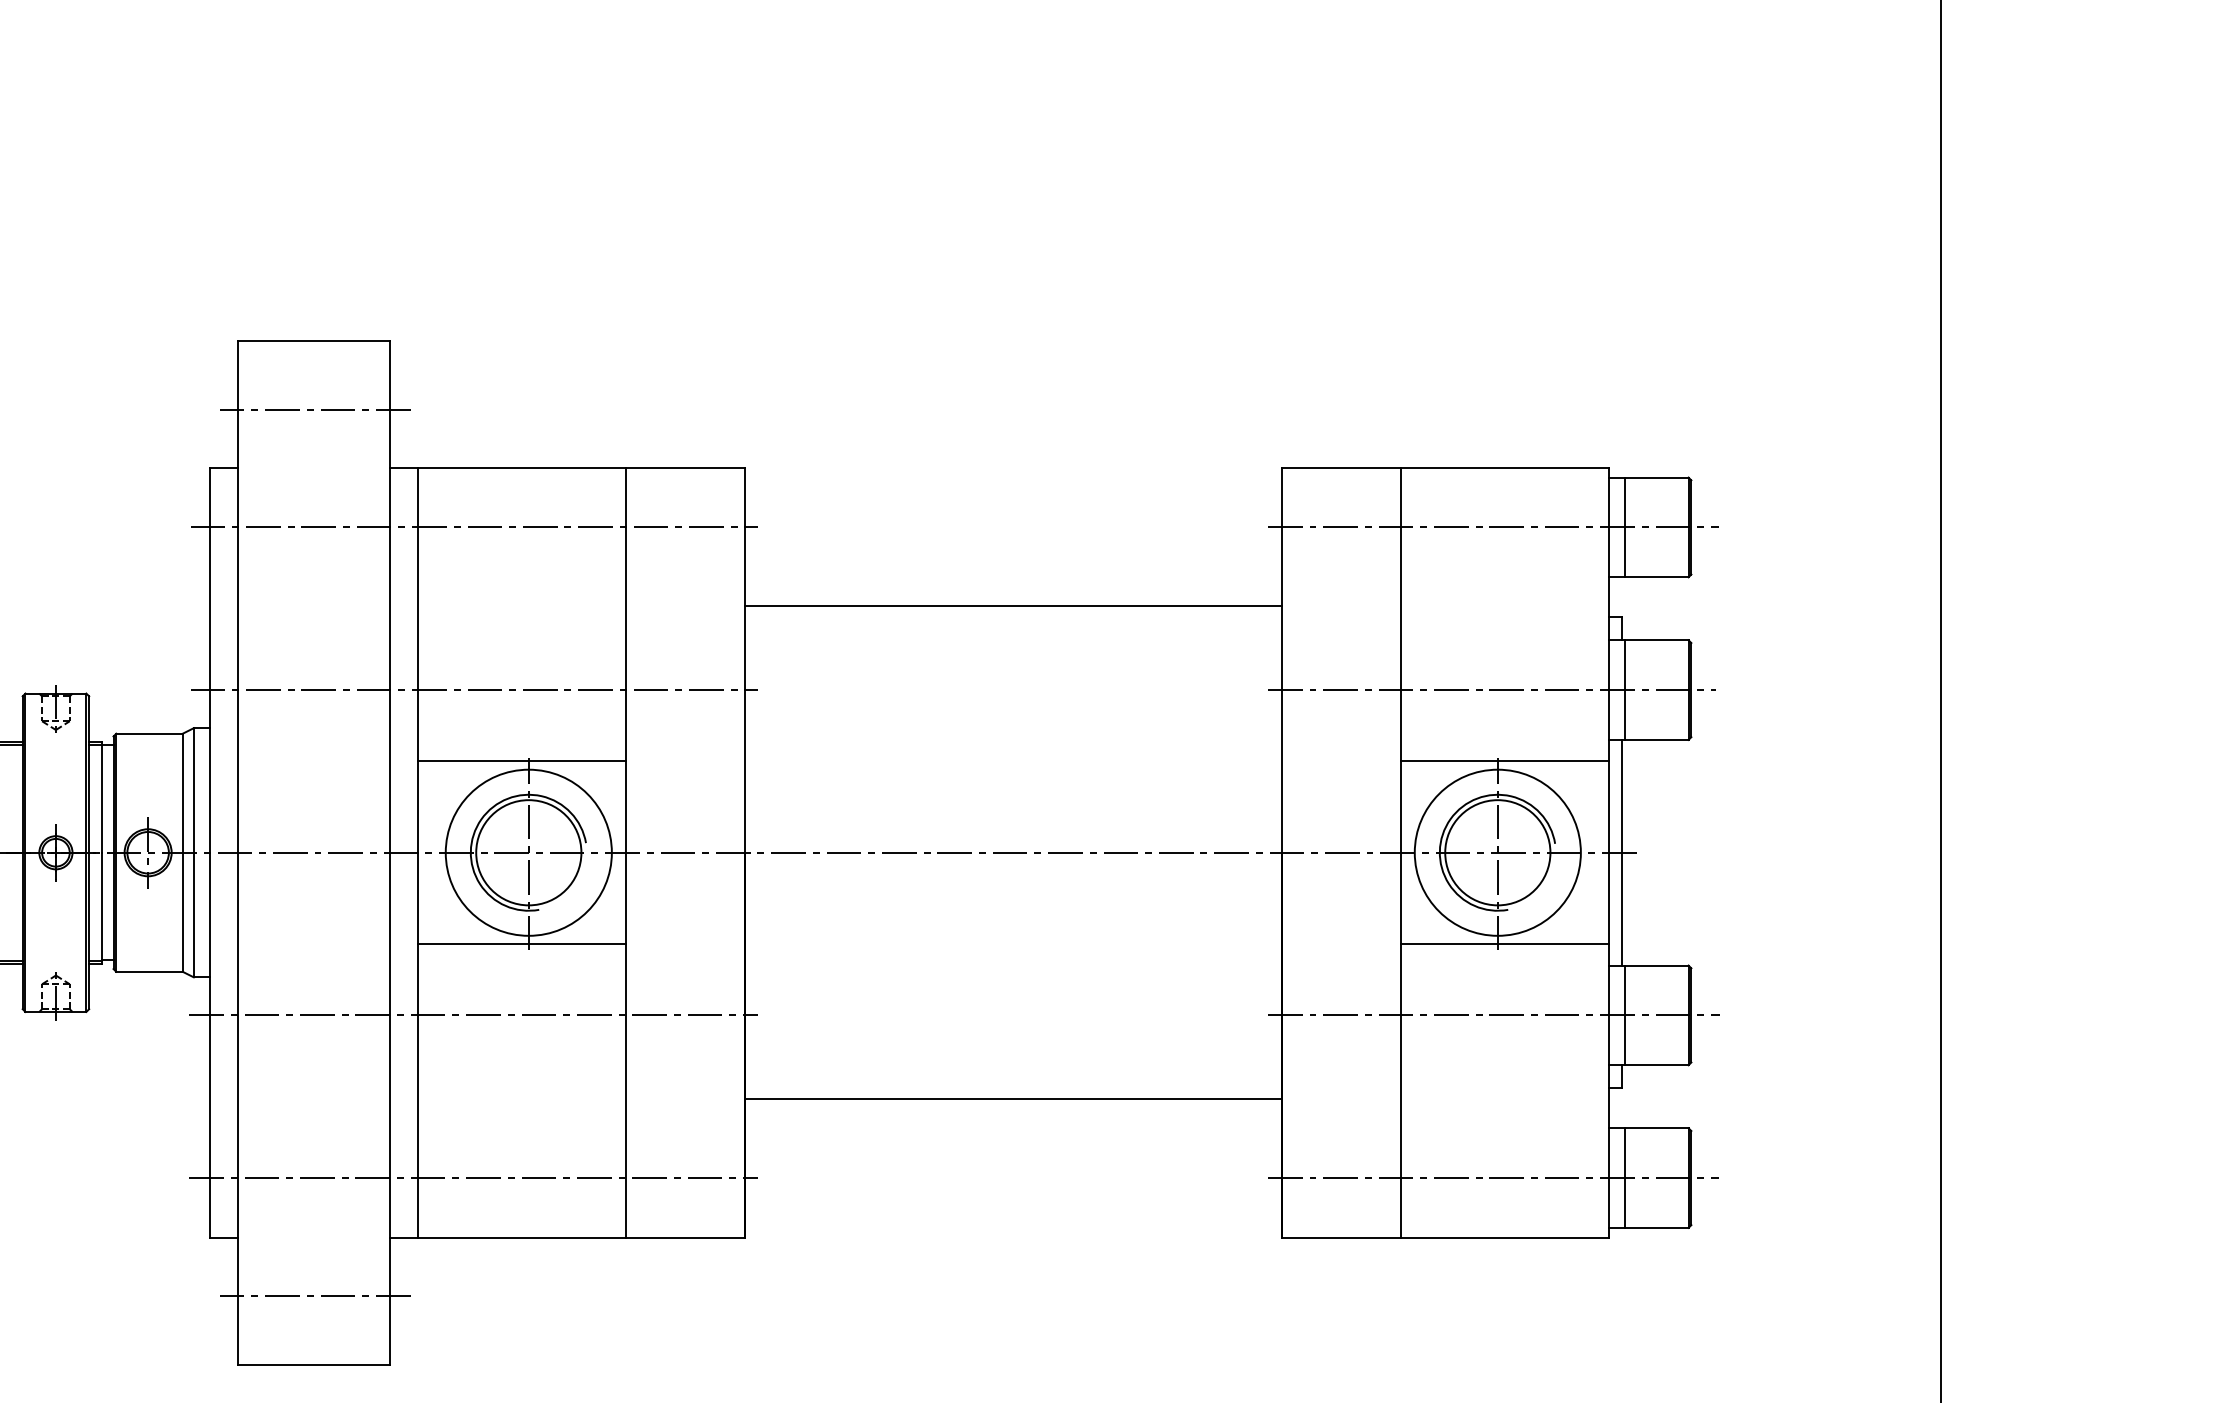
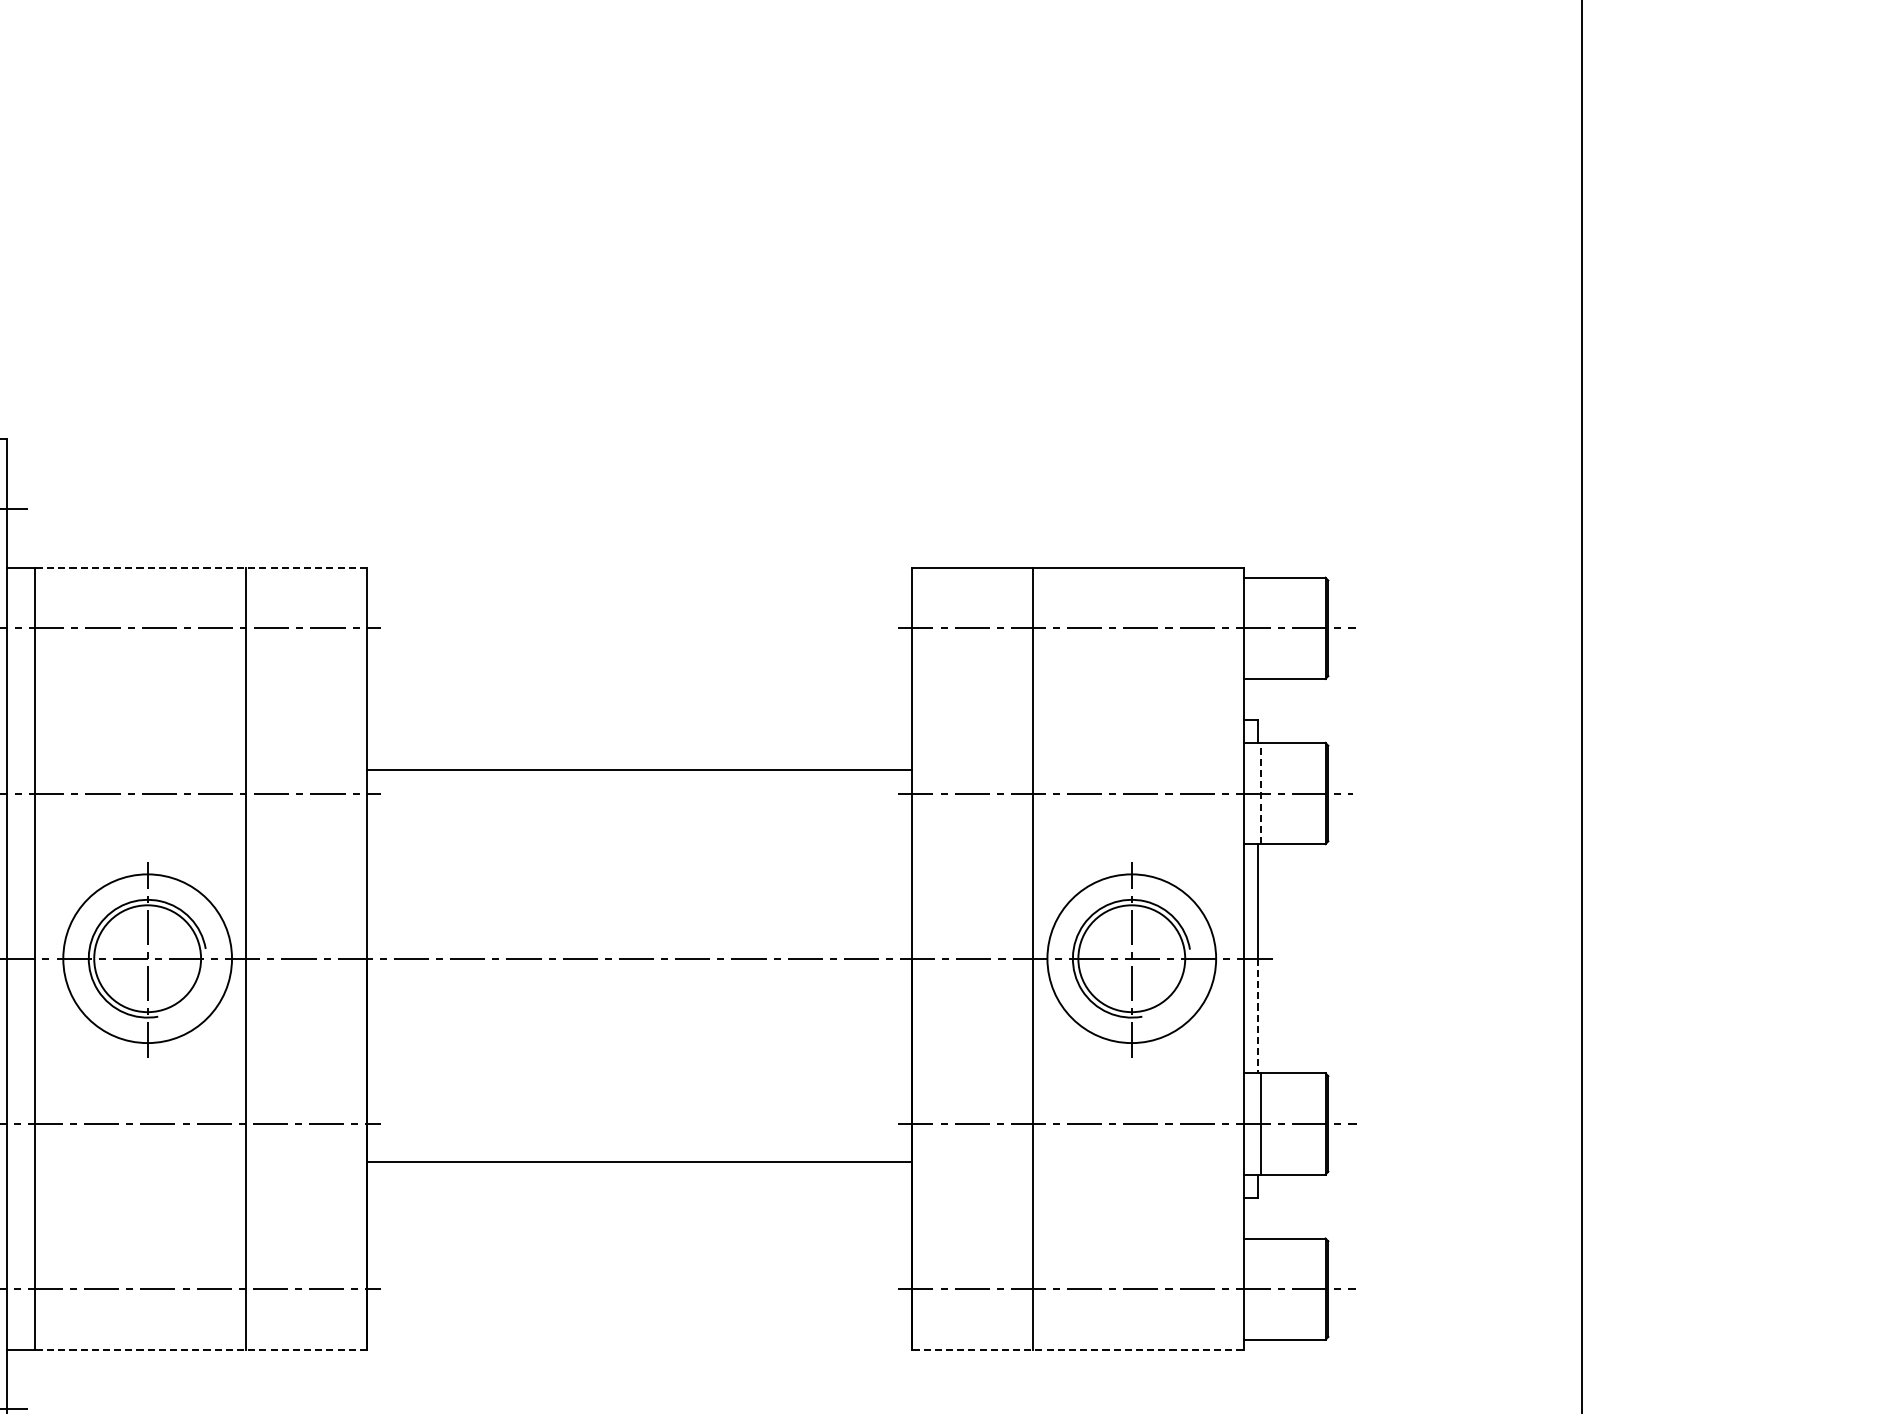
line: (580, 467) -> (200, 567), solid -> dashed
line: (1624, 527) -> (1260, 628), removed
line: (1012, 606) -> (638, 770), moved
line: (1624, 690) -> (1260, 793), solid -> dashed
line: (521, 761) -> (140, 866), removed
line: (1504, 761) -> (1138, 866), removed
line: (1622, 909) -> (1258, 1016), solid -> dashed
line: (521, 944) -> (140, 1051), removed
line: (1504, 944) -> (1138, 1051), removed
line: (1012, 1099) -> (638, 1162), moved
line: (1624, 1177) -> (1260, 1288), removed
line: (580, 1237) -> (200, 1349), solid -> dashed
line: (1445, 1237) -> (1078, 1349), solid -> dashed

